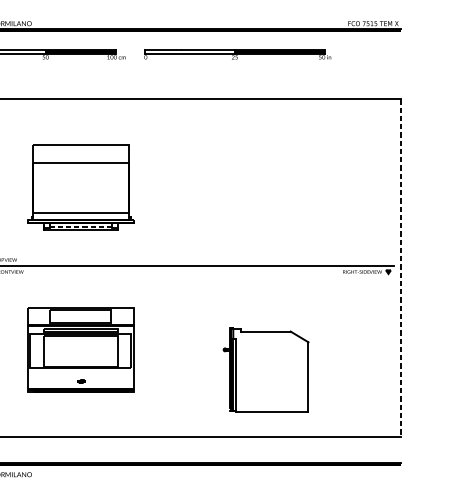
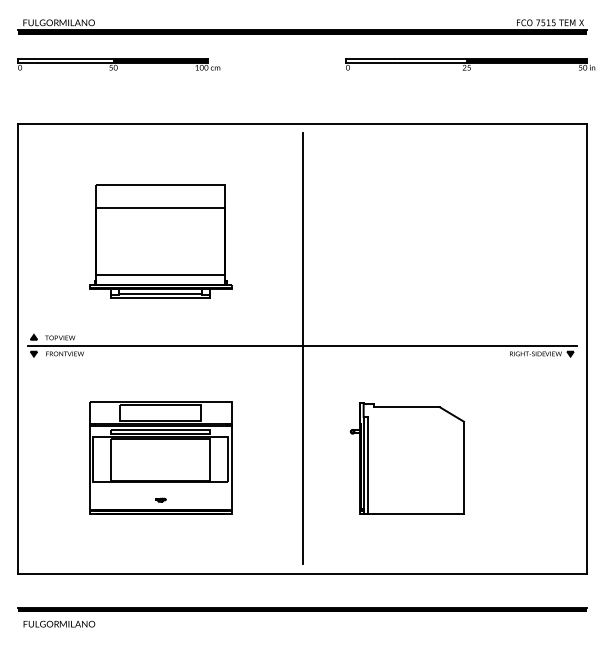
part: (237, 54) -> (470, 64), moved
line: (80, 226) -> (160, 293), dashed -> solid
line: (187, 267) -> (302, 348), added
line: (400, 267) -> (586, 348), dashed -> solid
part: (265, 369) -> (406, 458), moved

